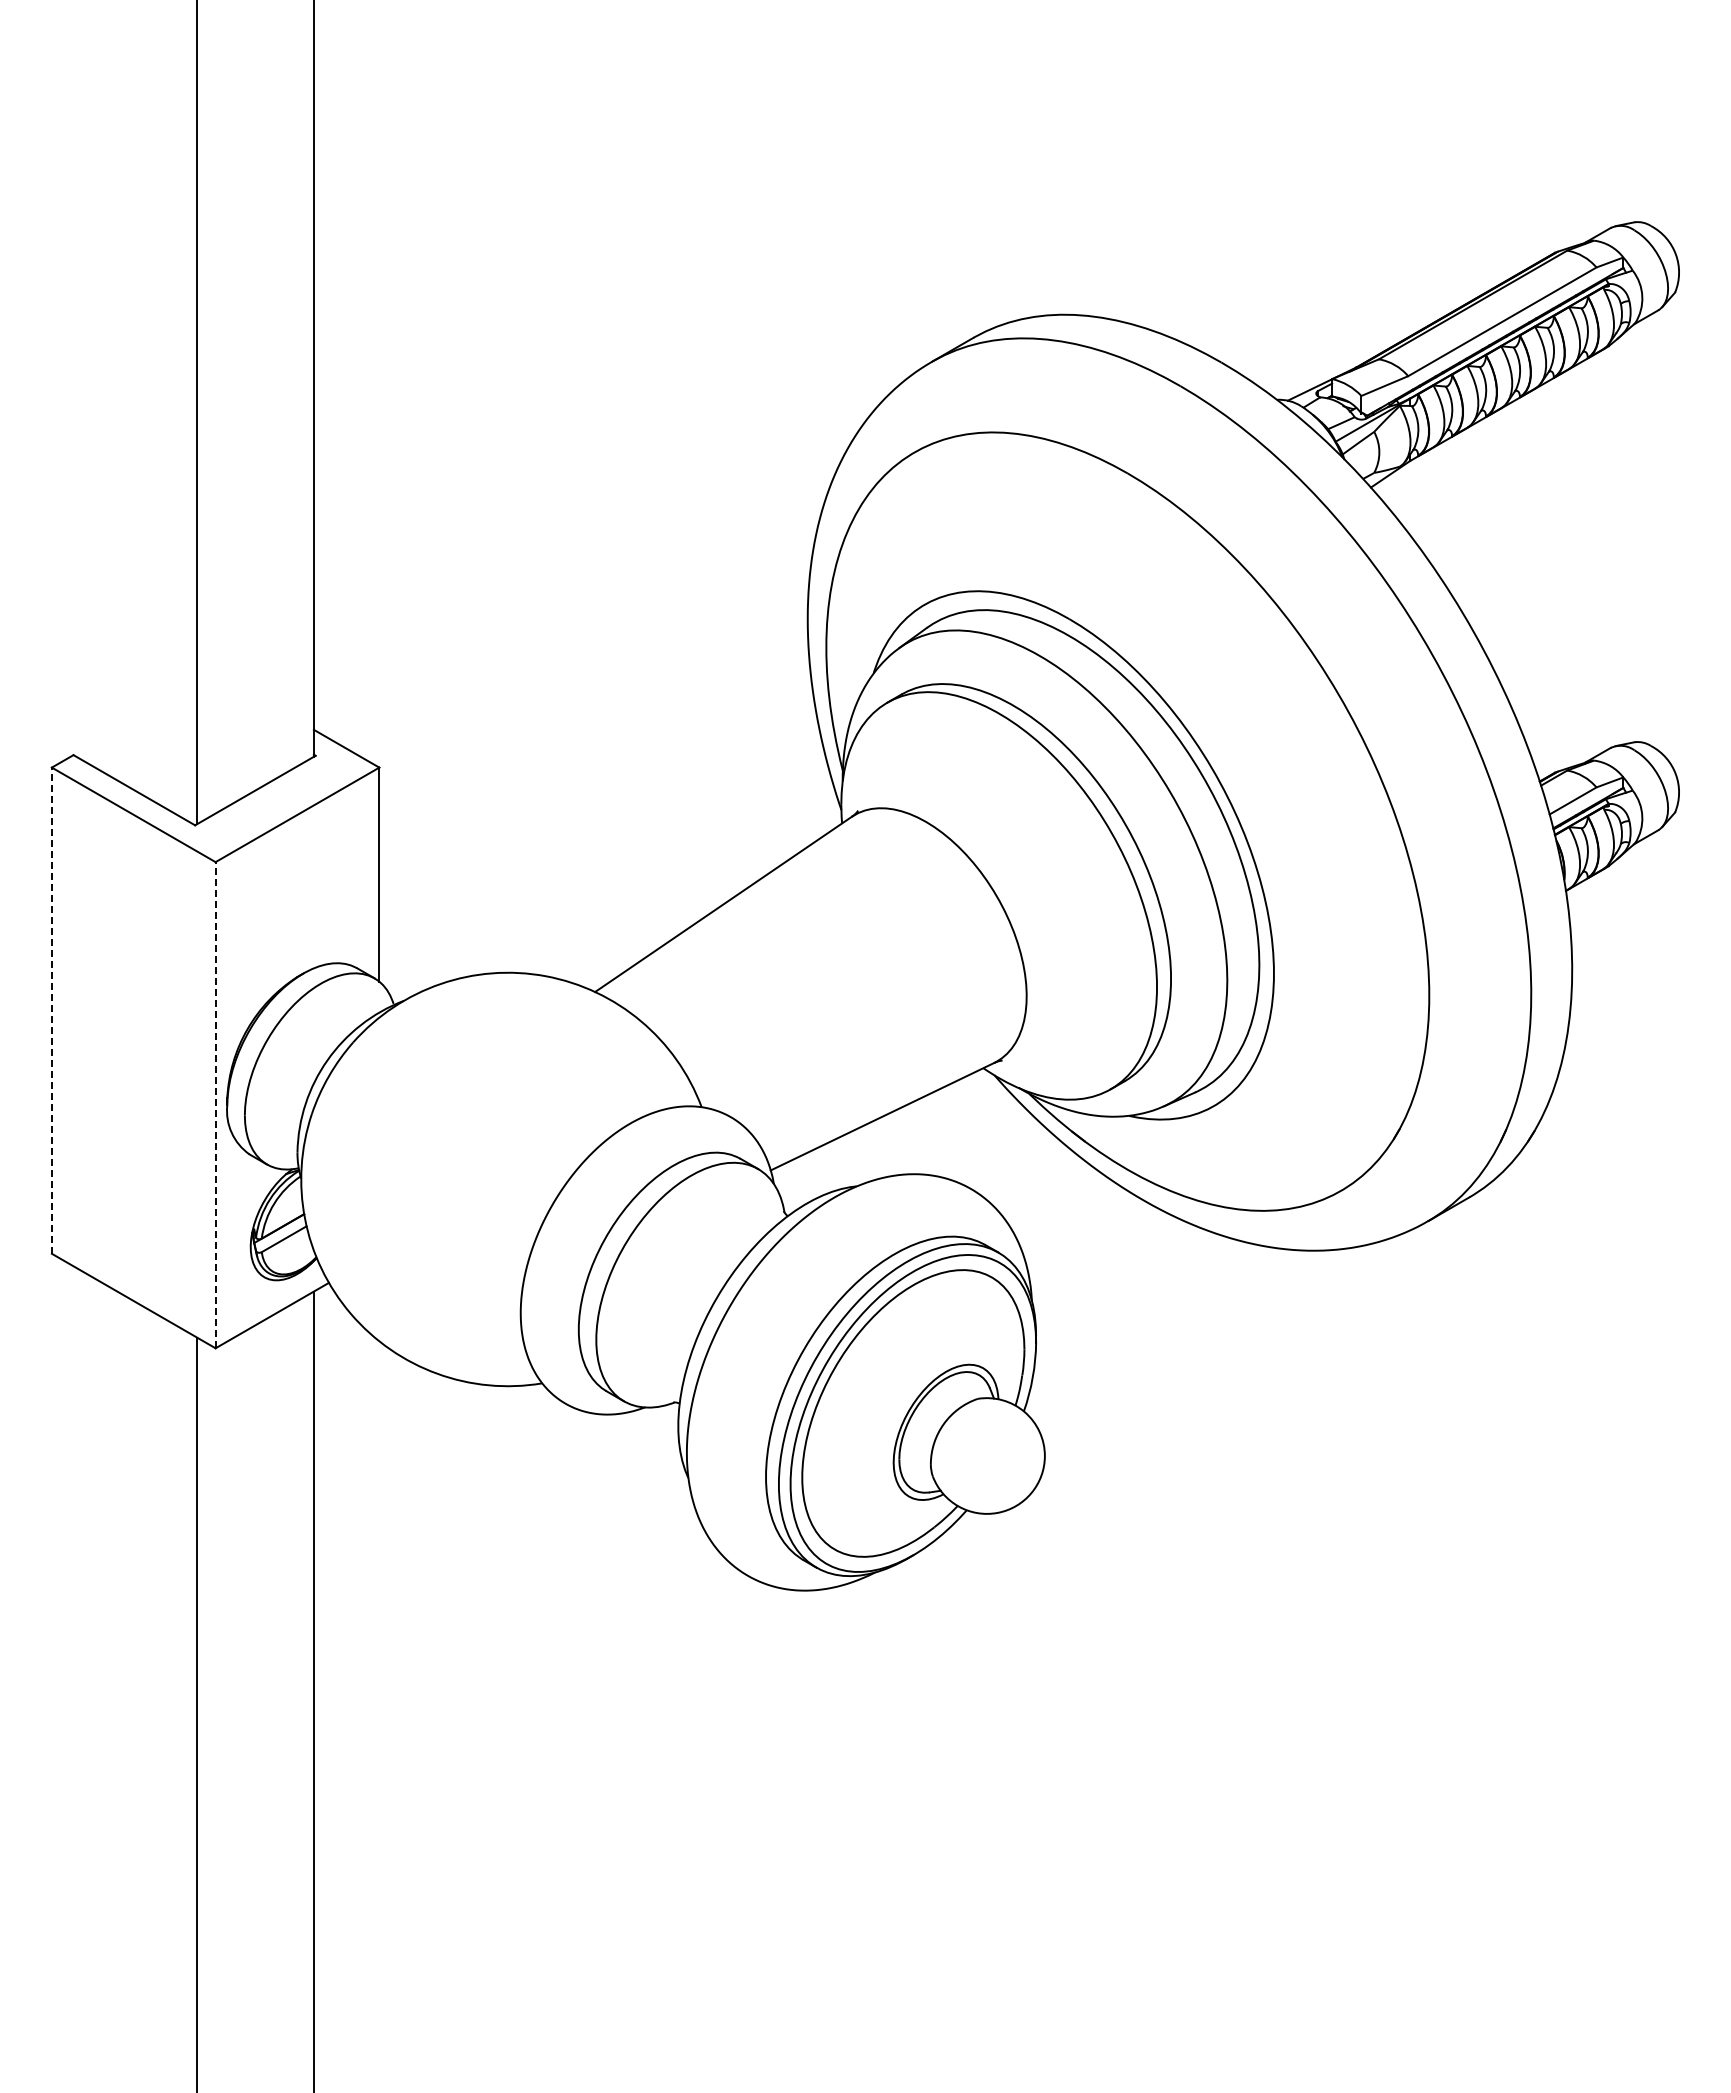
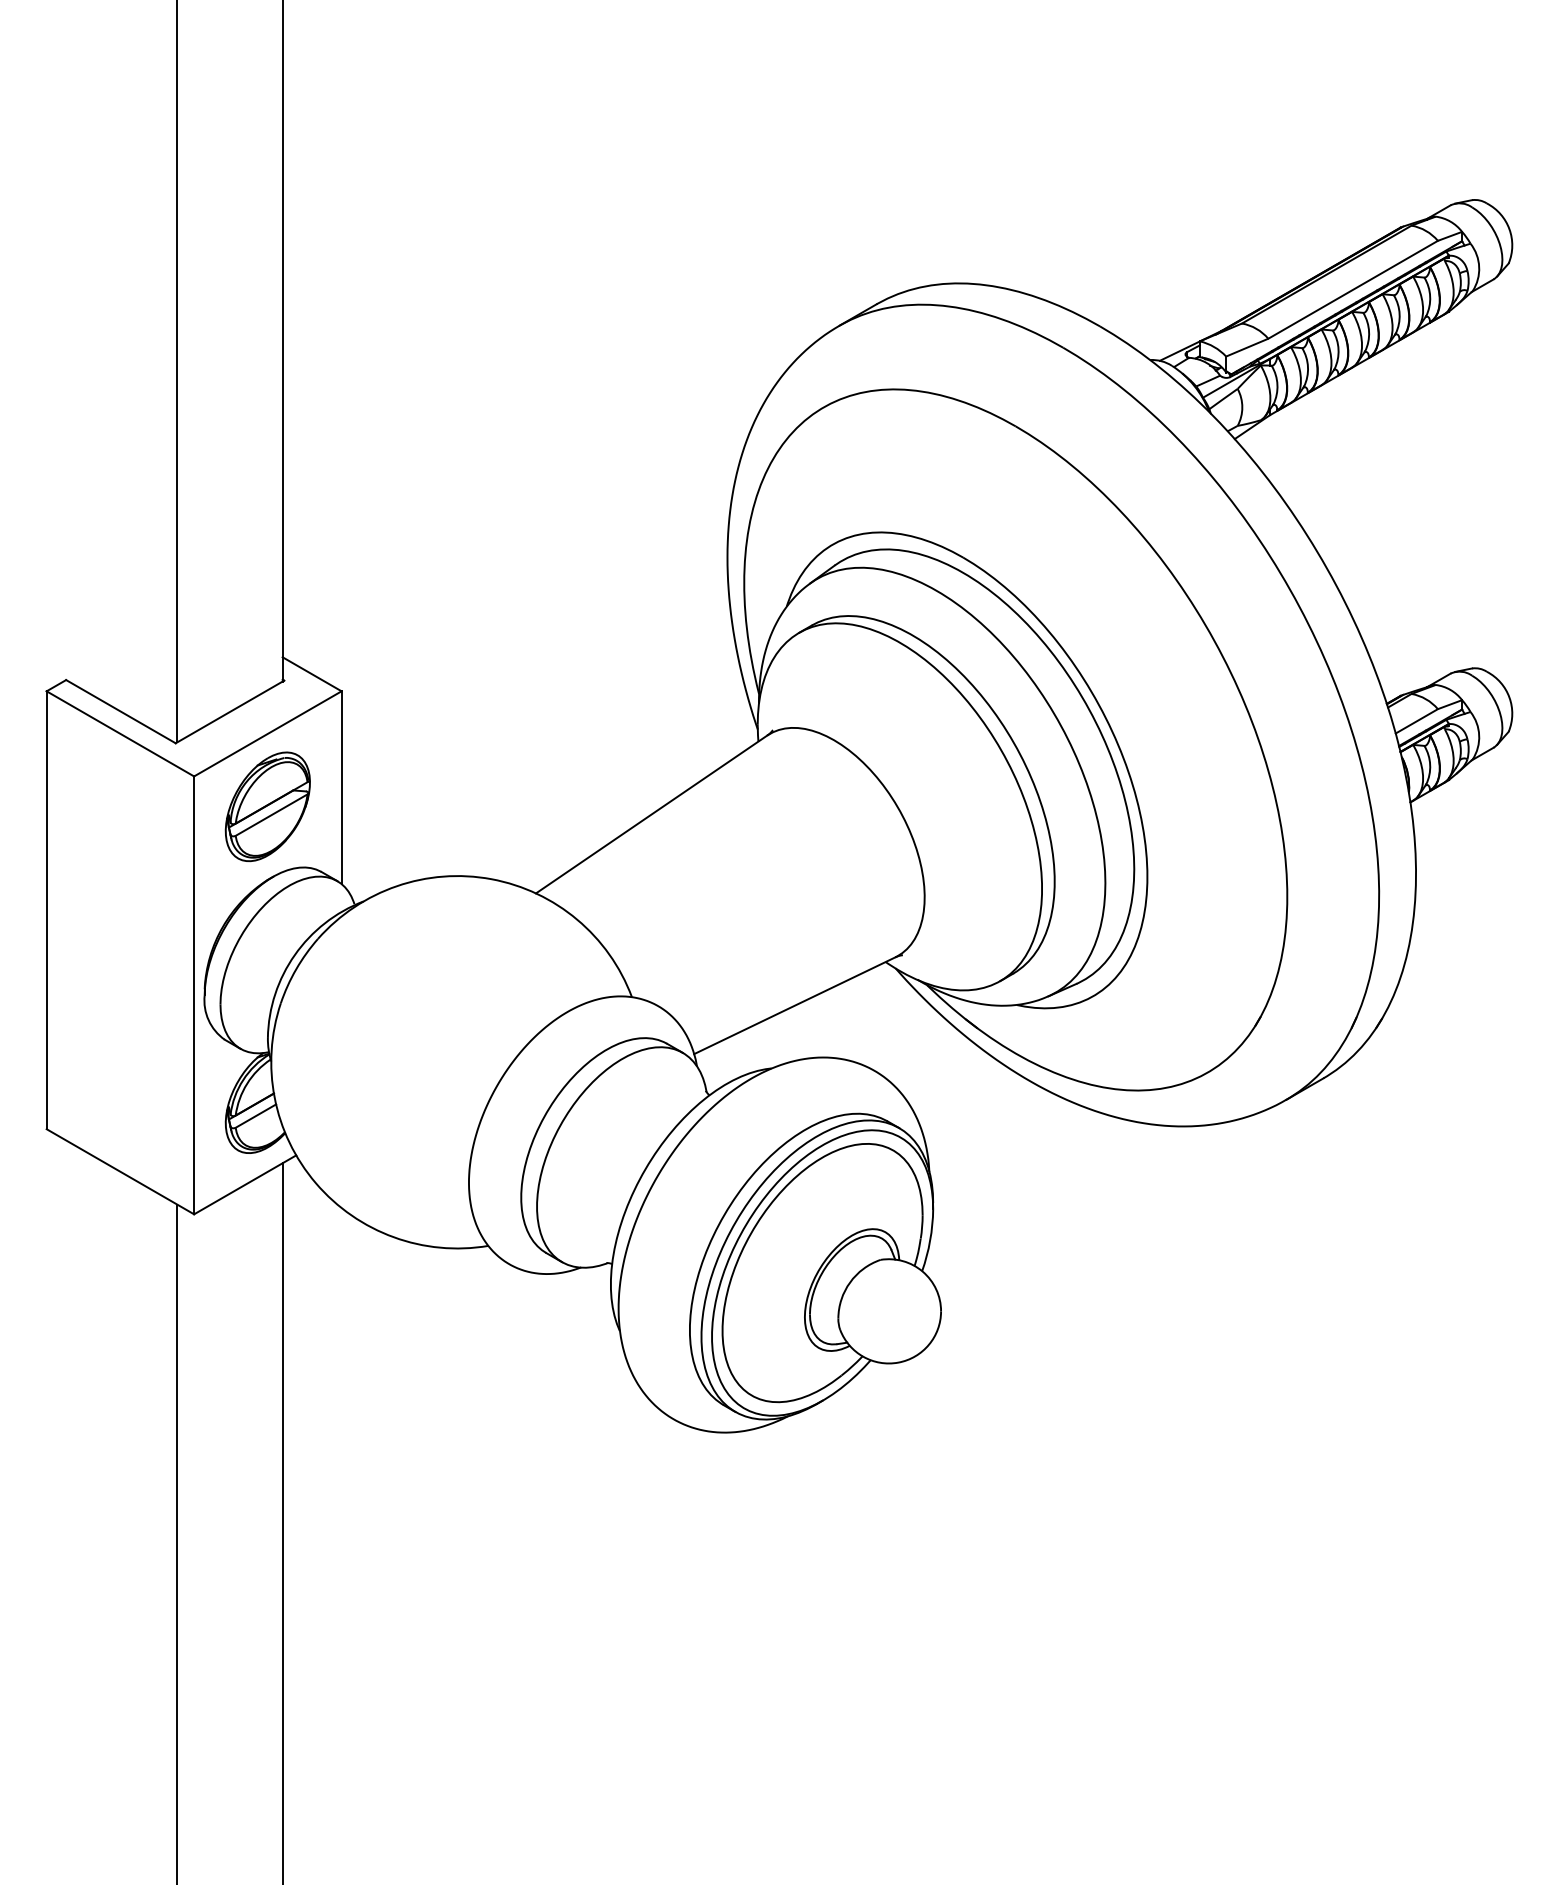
part: (297, 895) -> (267, 806), added
line: (51, 1010) -> (46, 910), dashed -> solid
line: (215, 1104) -> (194, 994), dashed -> solid

